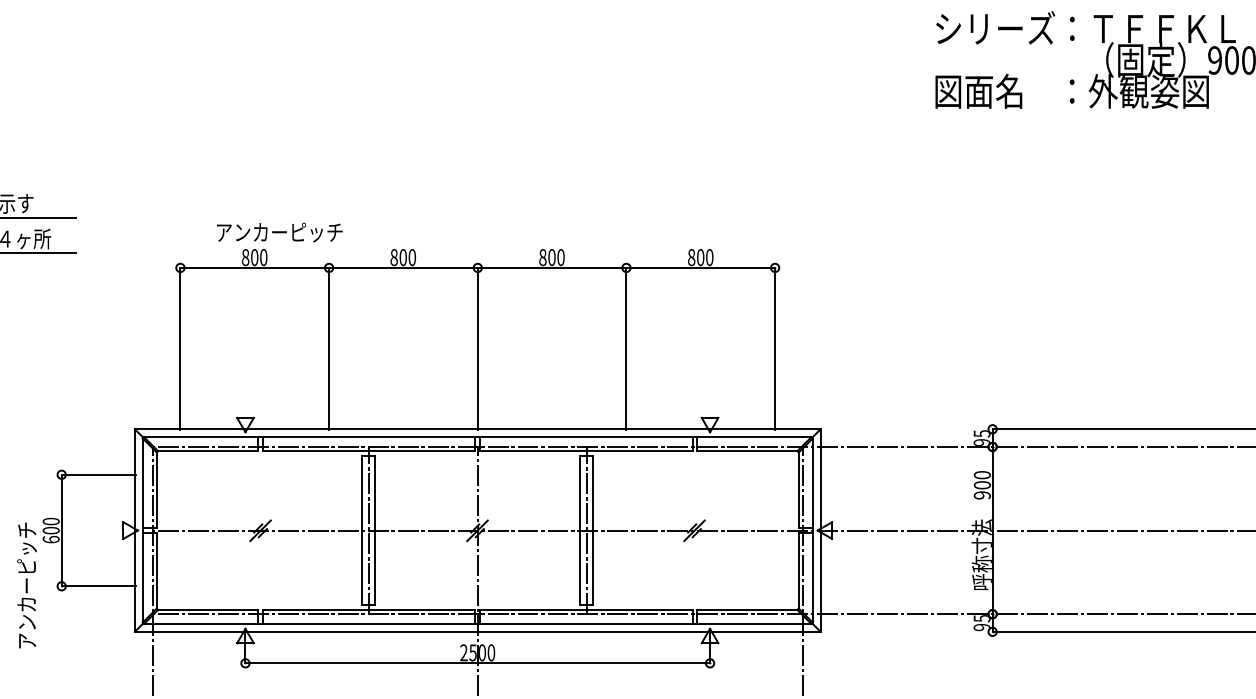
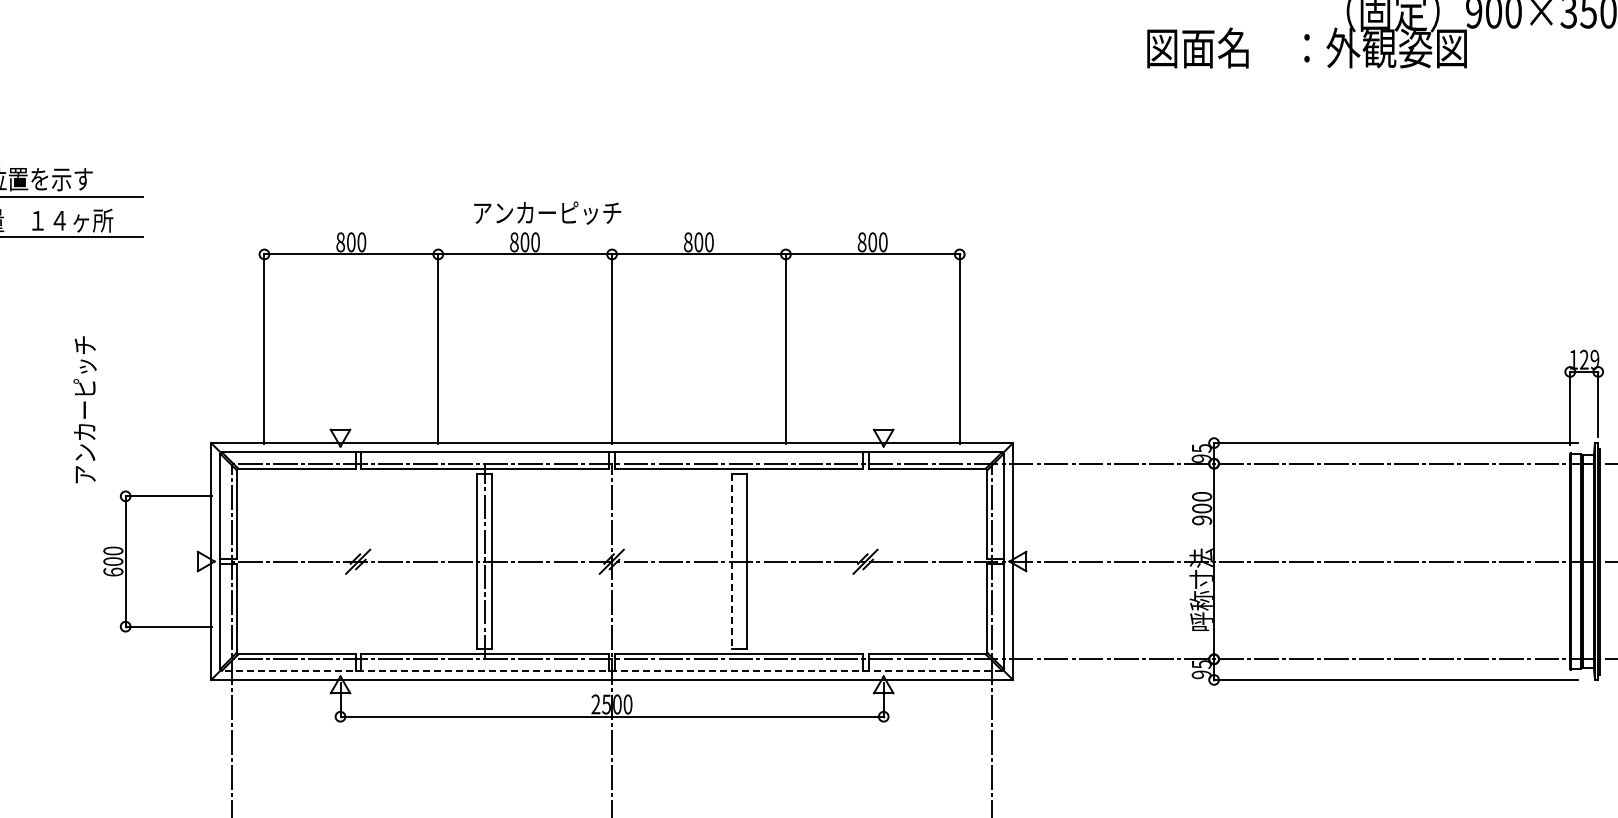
text: (279, 232) -> (547, 212), moved
line: (586, 530) -> (739, 561), removed
line: (580, 531) -> (732, 562), solid -> dashed
text: (26, 585) -> (84, 409), moved
line: (477, 623) -> (611, 670), solid -> dashed

